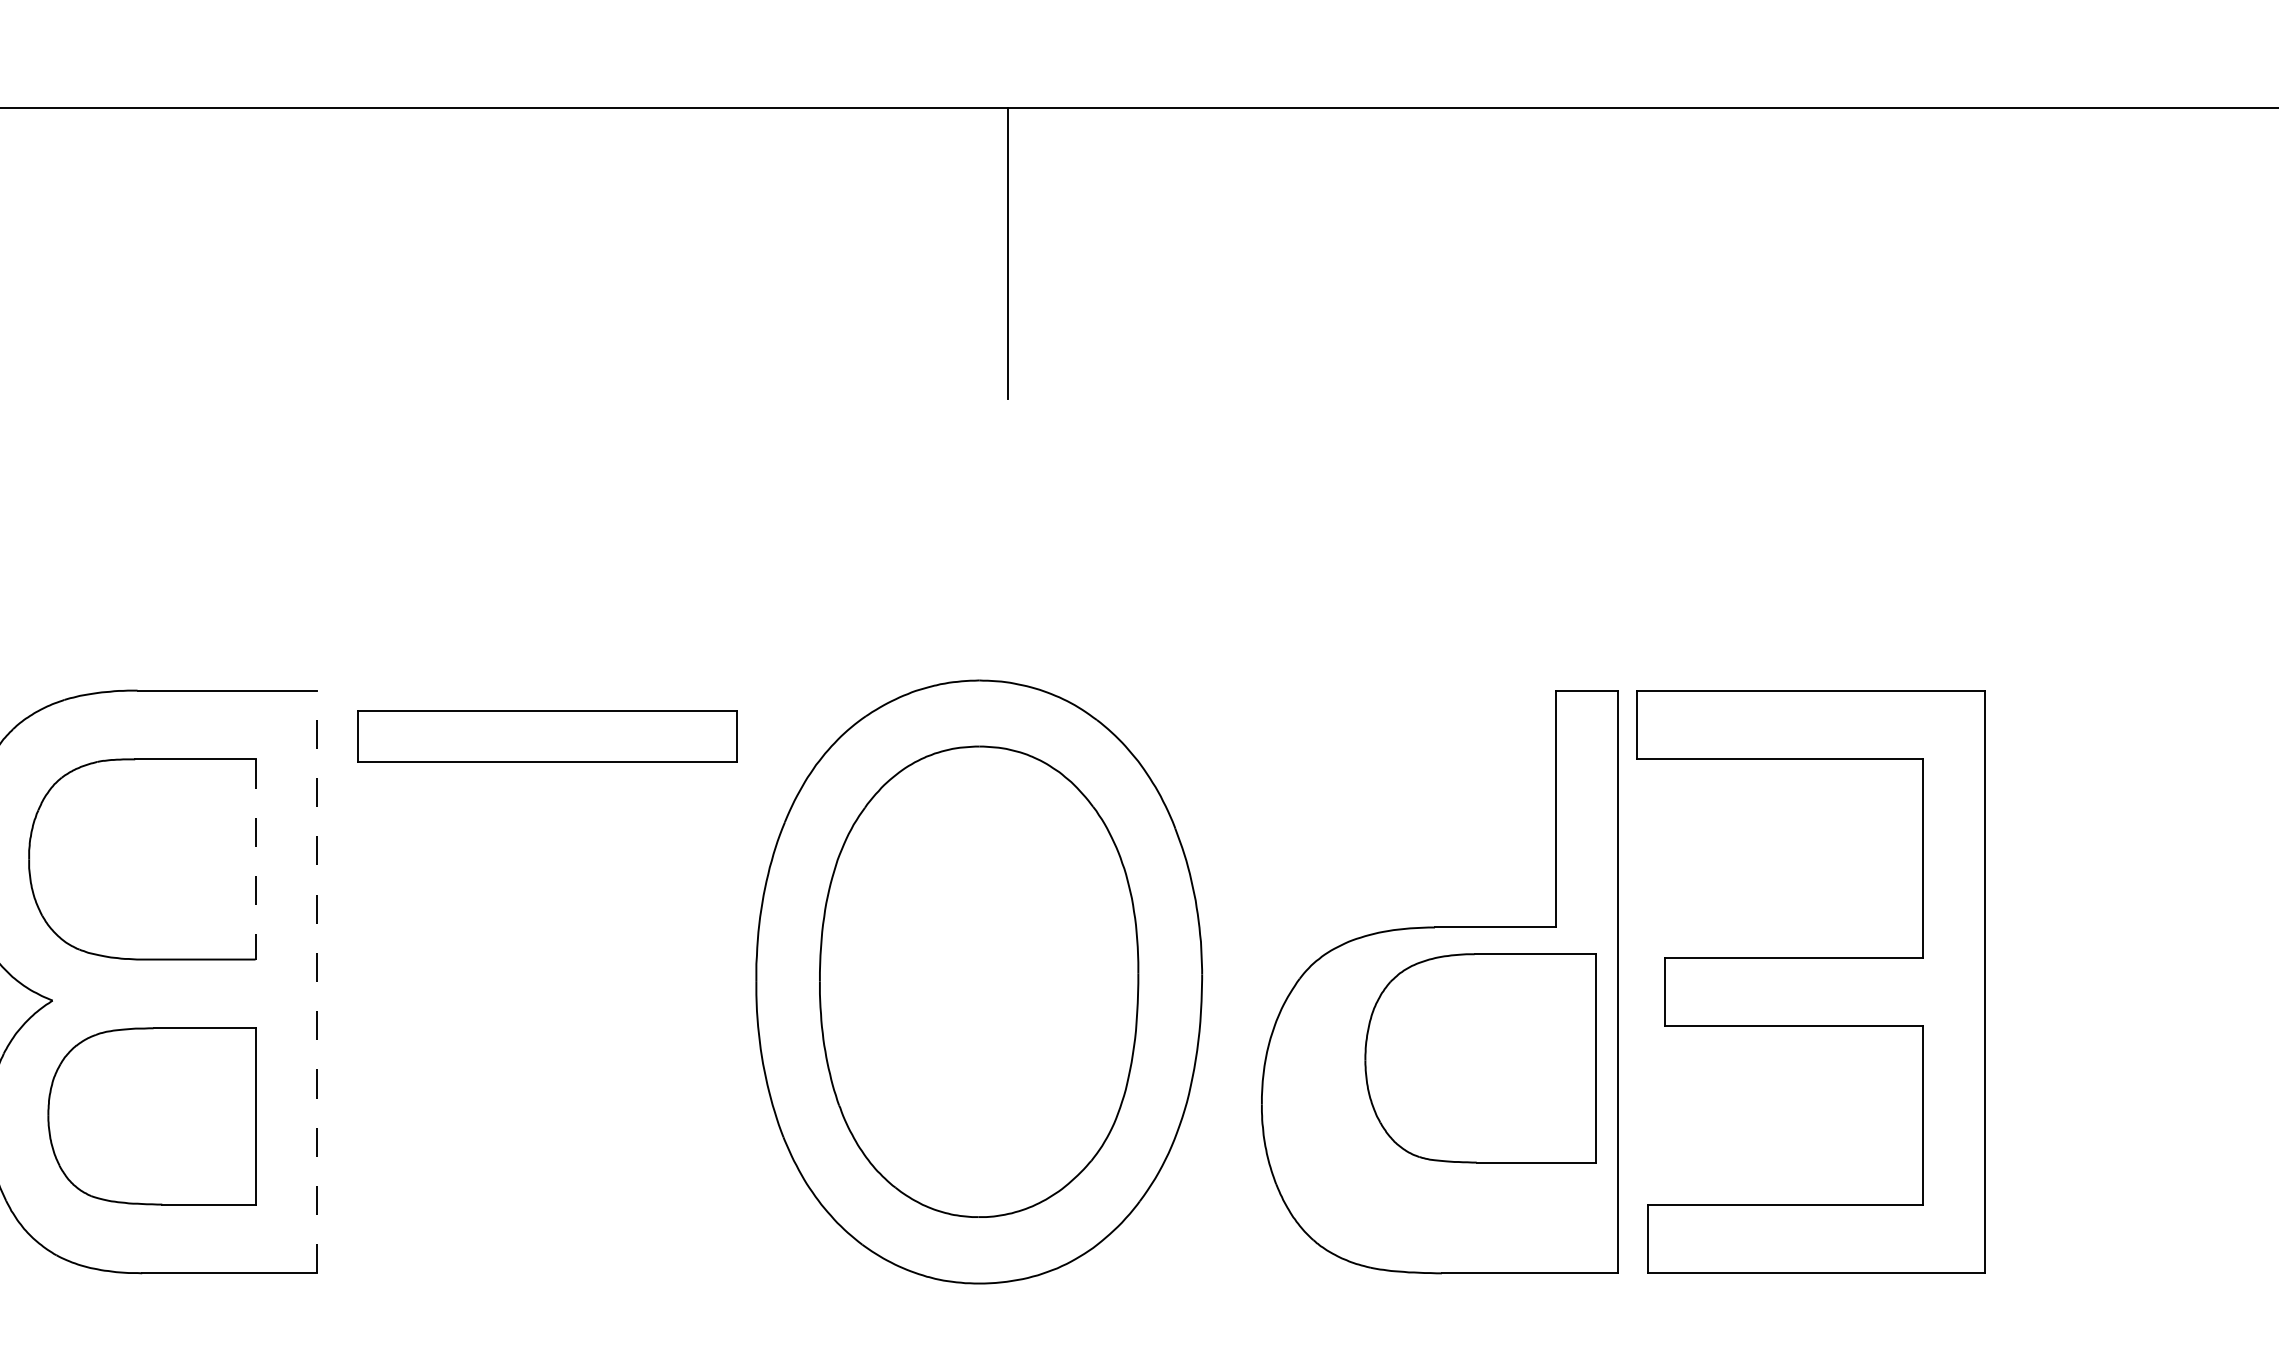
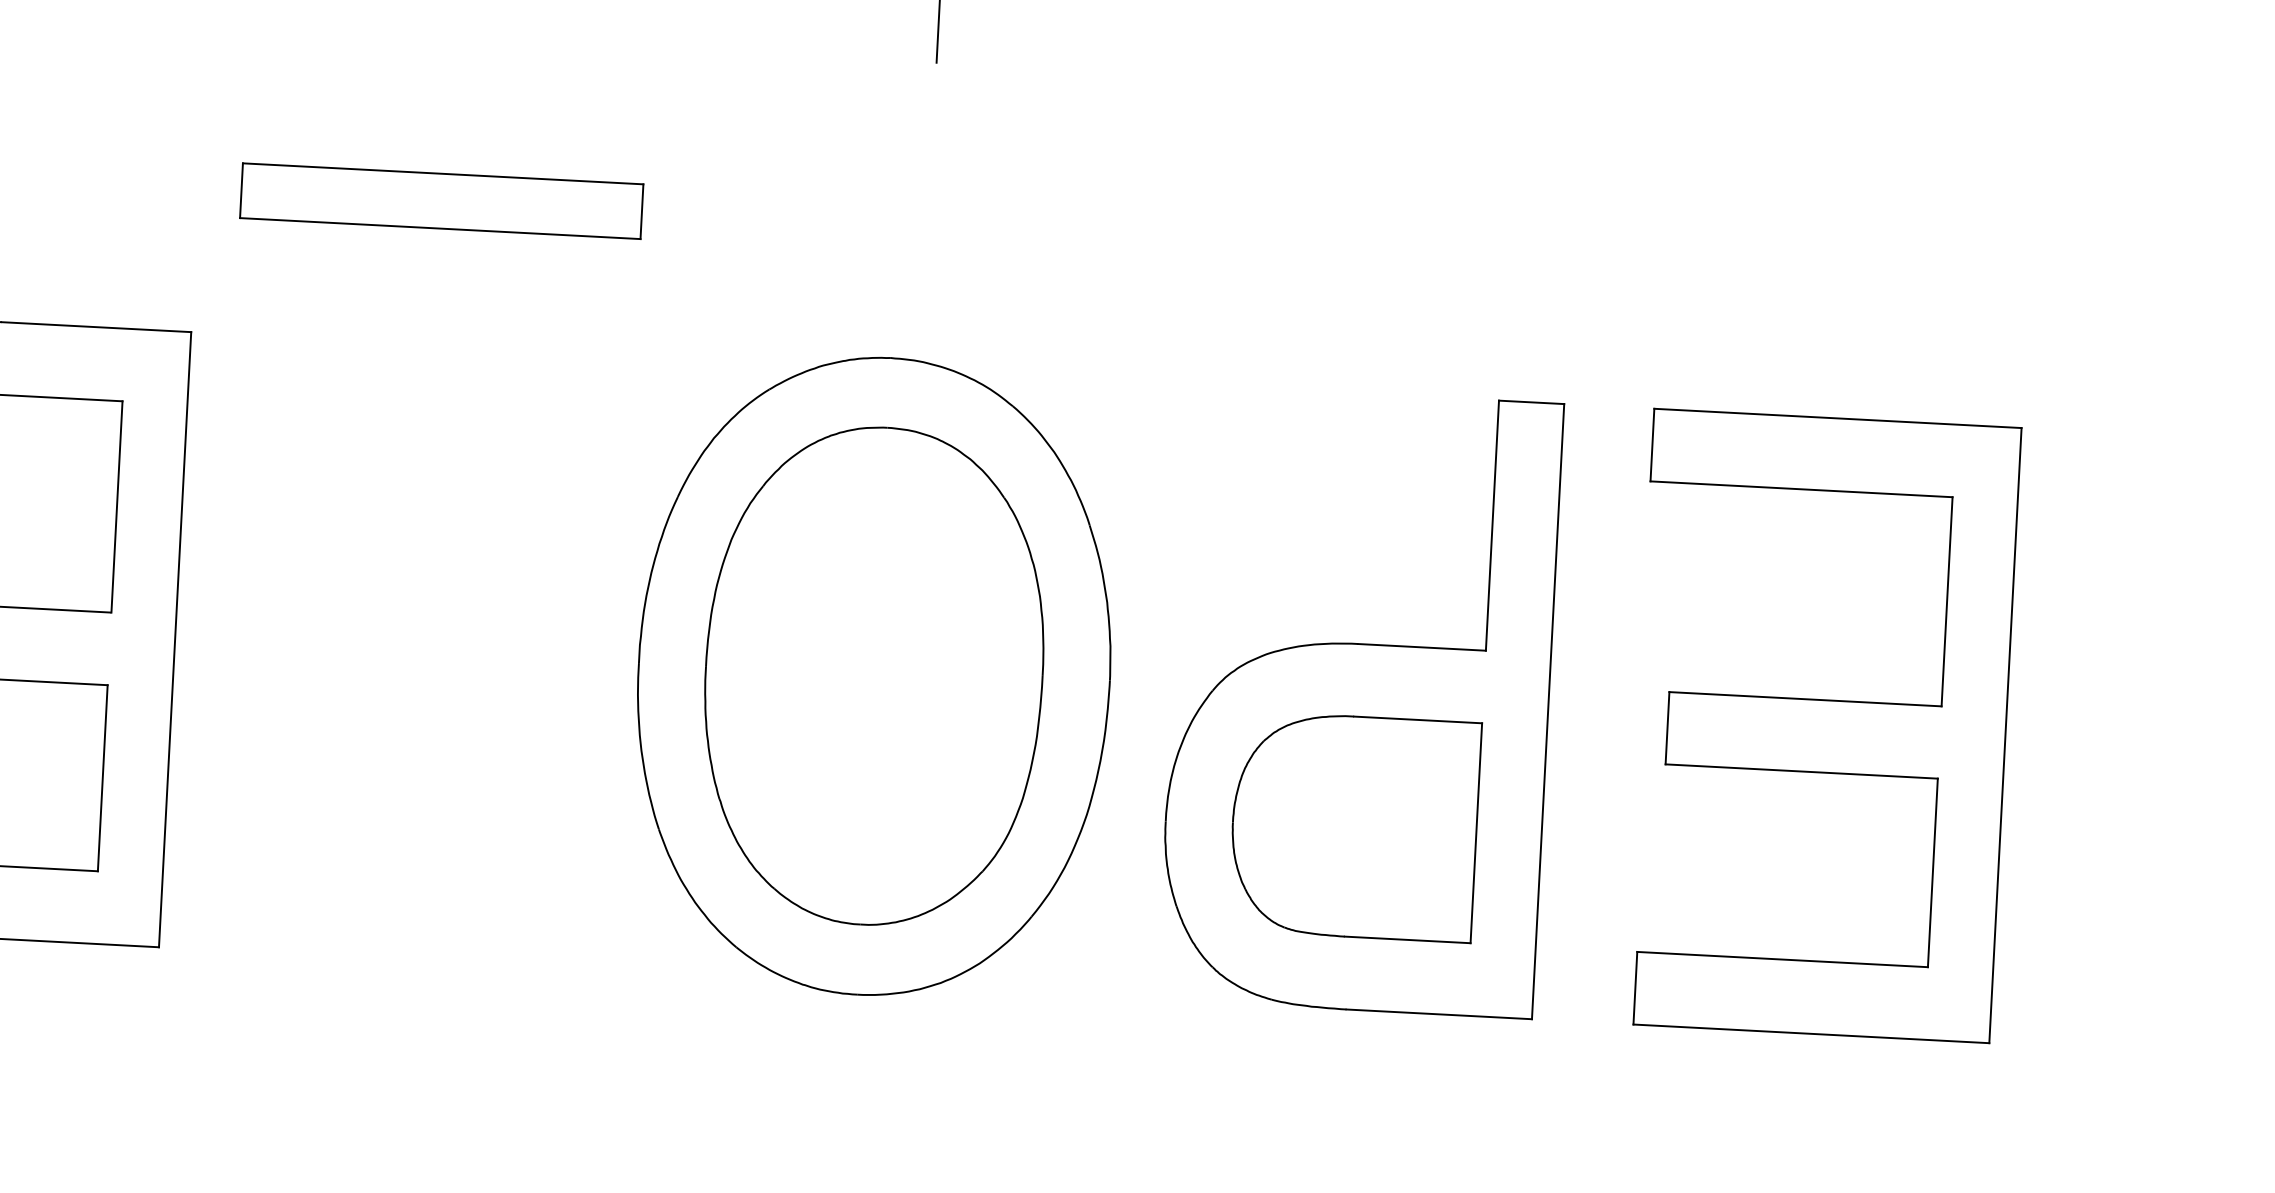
part: (547, 736) -> (442, 201), moved
line: (255, 859) -> (116, 506), dashed -> solid
line: (317, 981) -> (175, 639), dashed -> solid
part: (1810, 981) -> (1821, 725), moved
part: (1480, 1058) -> (1354, 826), moved

